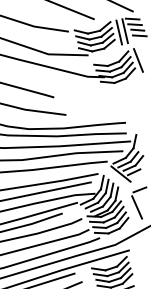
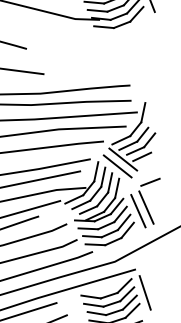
line: (116, 178) -> (116, 165), added
line: (131, 209) -> (138, 210), added
line: (136, 266) -> (145, 292), added

